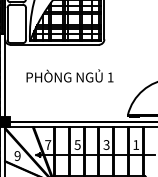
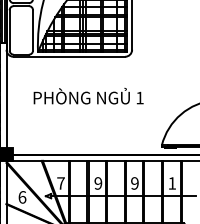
text: (77, 144) -> (98, 182), 5 -> 9
text: (106, 144) -> (134, 182), 3 -> 9
text: (17, 155) -> (22, 196), 9 -> 6

